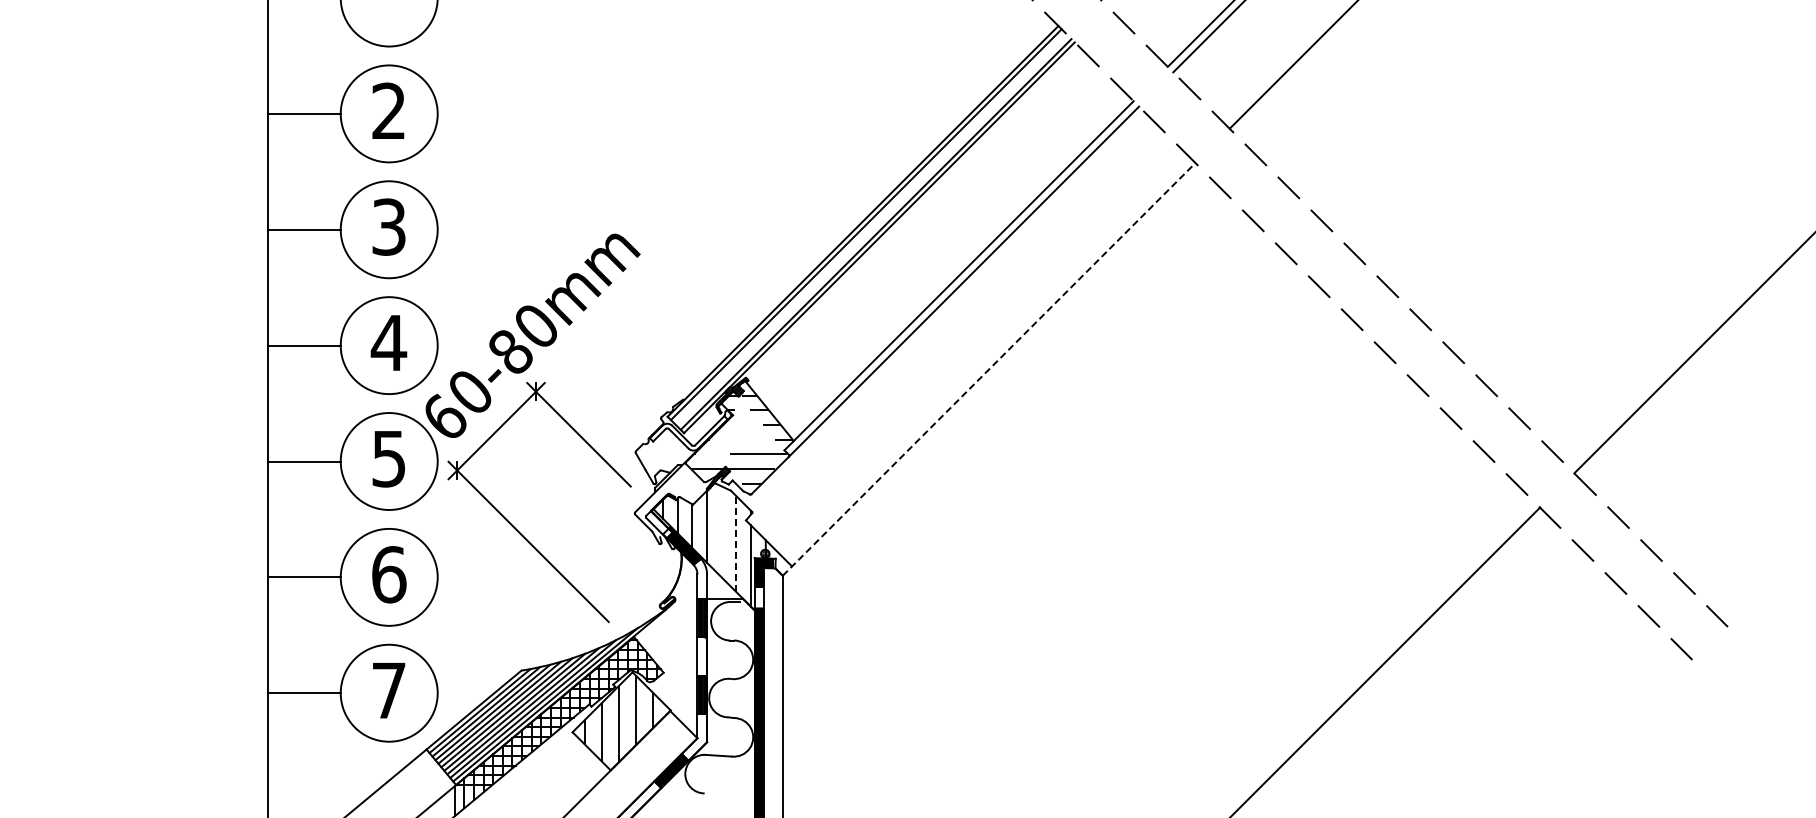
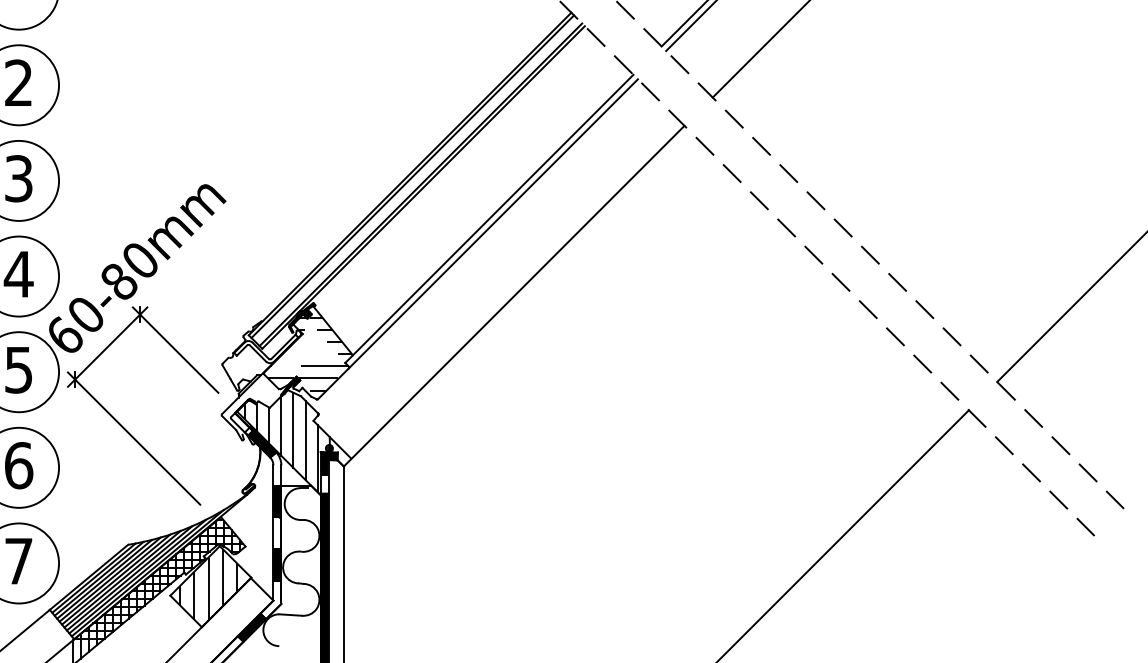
line: (989, 369) -> (514, 296), dashed -> solid
line: (721, 531) -> (293, 429), added
line: (736, 544) -> (305, 440), dashed -> solid

